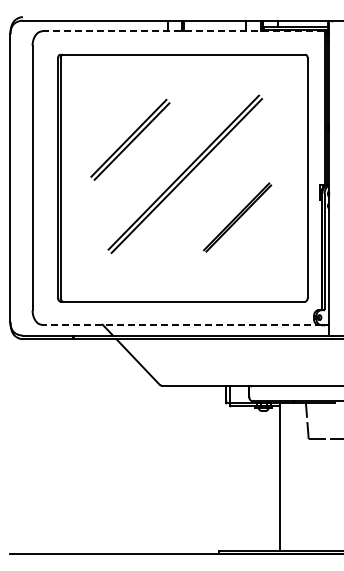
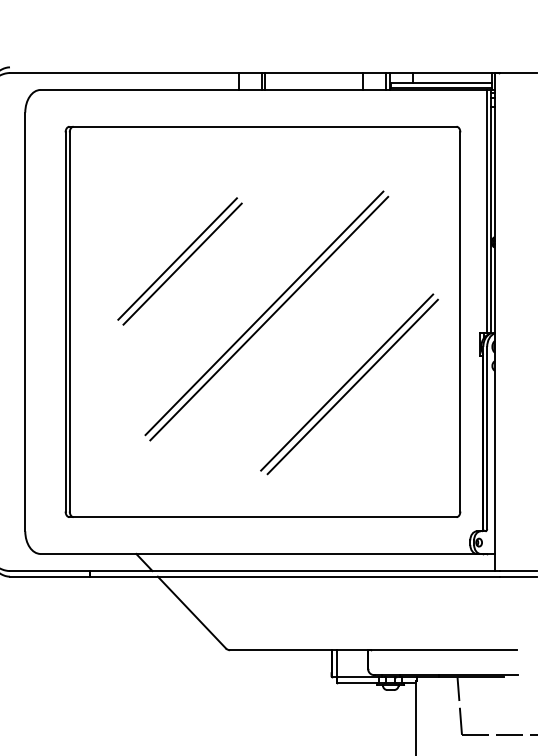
line: (183, 31) -> (263, 90), dashed -> solid
part: (237, 217) -> (349, 384), size x1.67
line: (182, 324) -> (262, 553), dashed -> solid

